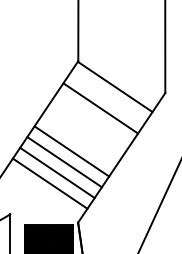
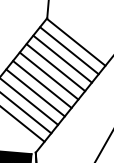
line: (107, 97) -> (69, 50), added
line: (93, 119) -> (55, 67), added
line: (86, 129) -> (49, 75), added
line: (78, 140) -> (41, 84), added

